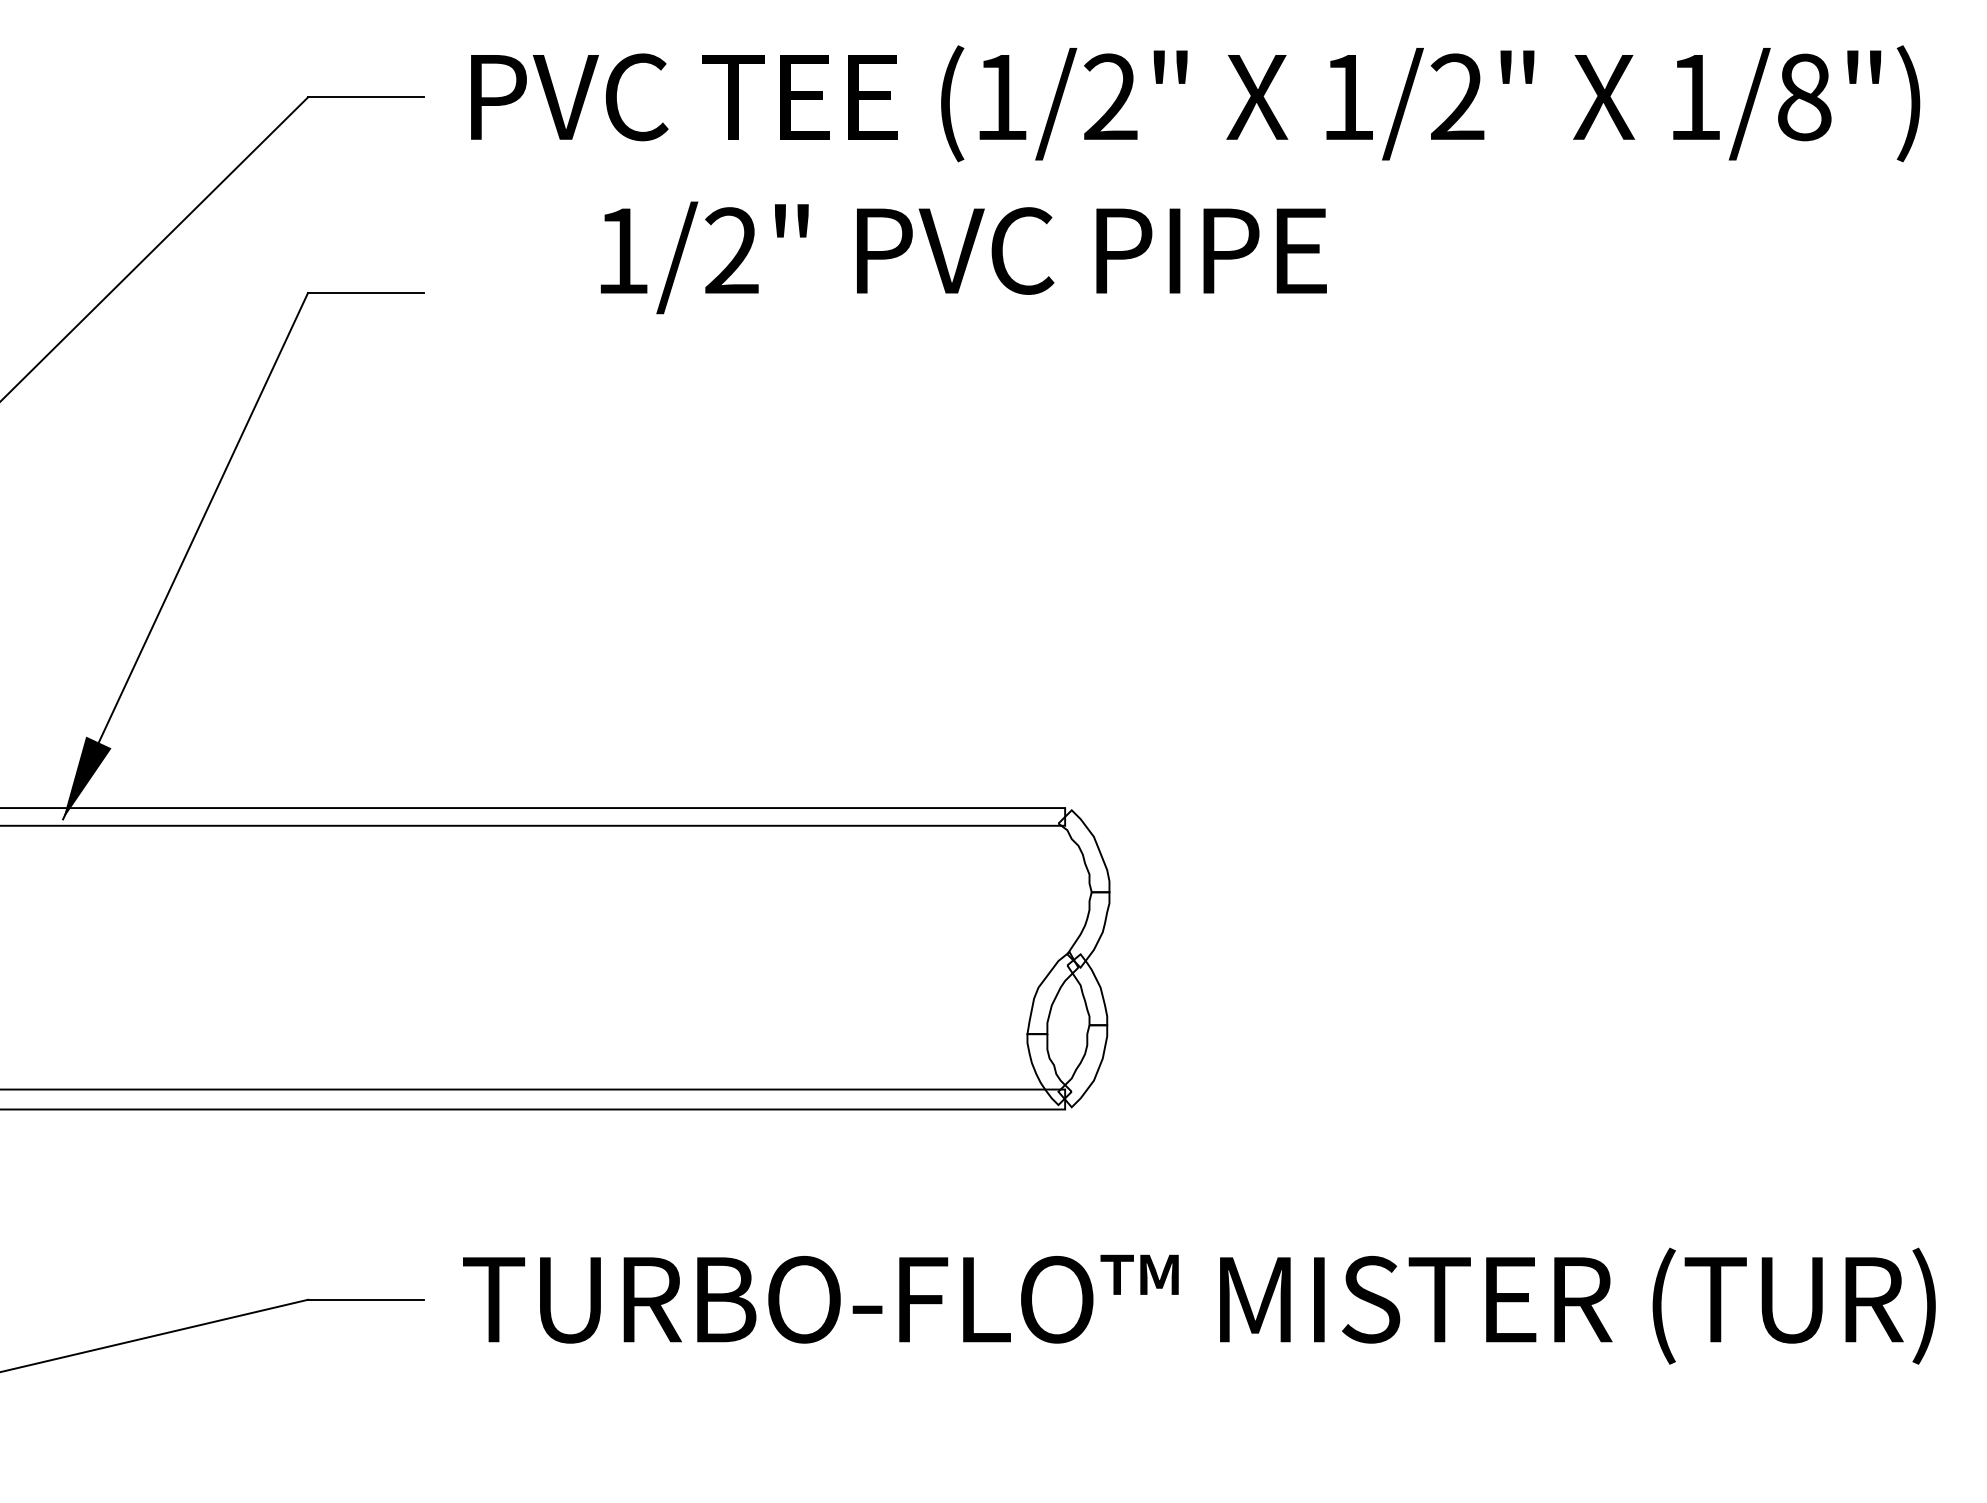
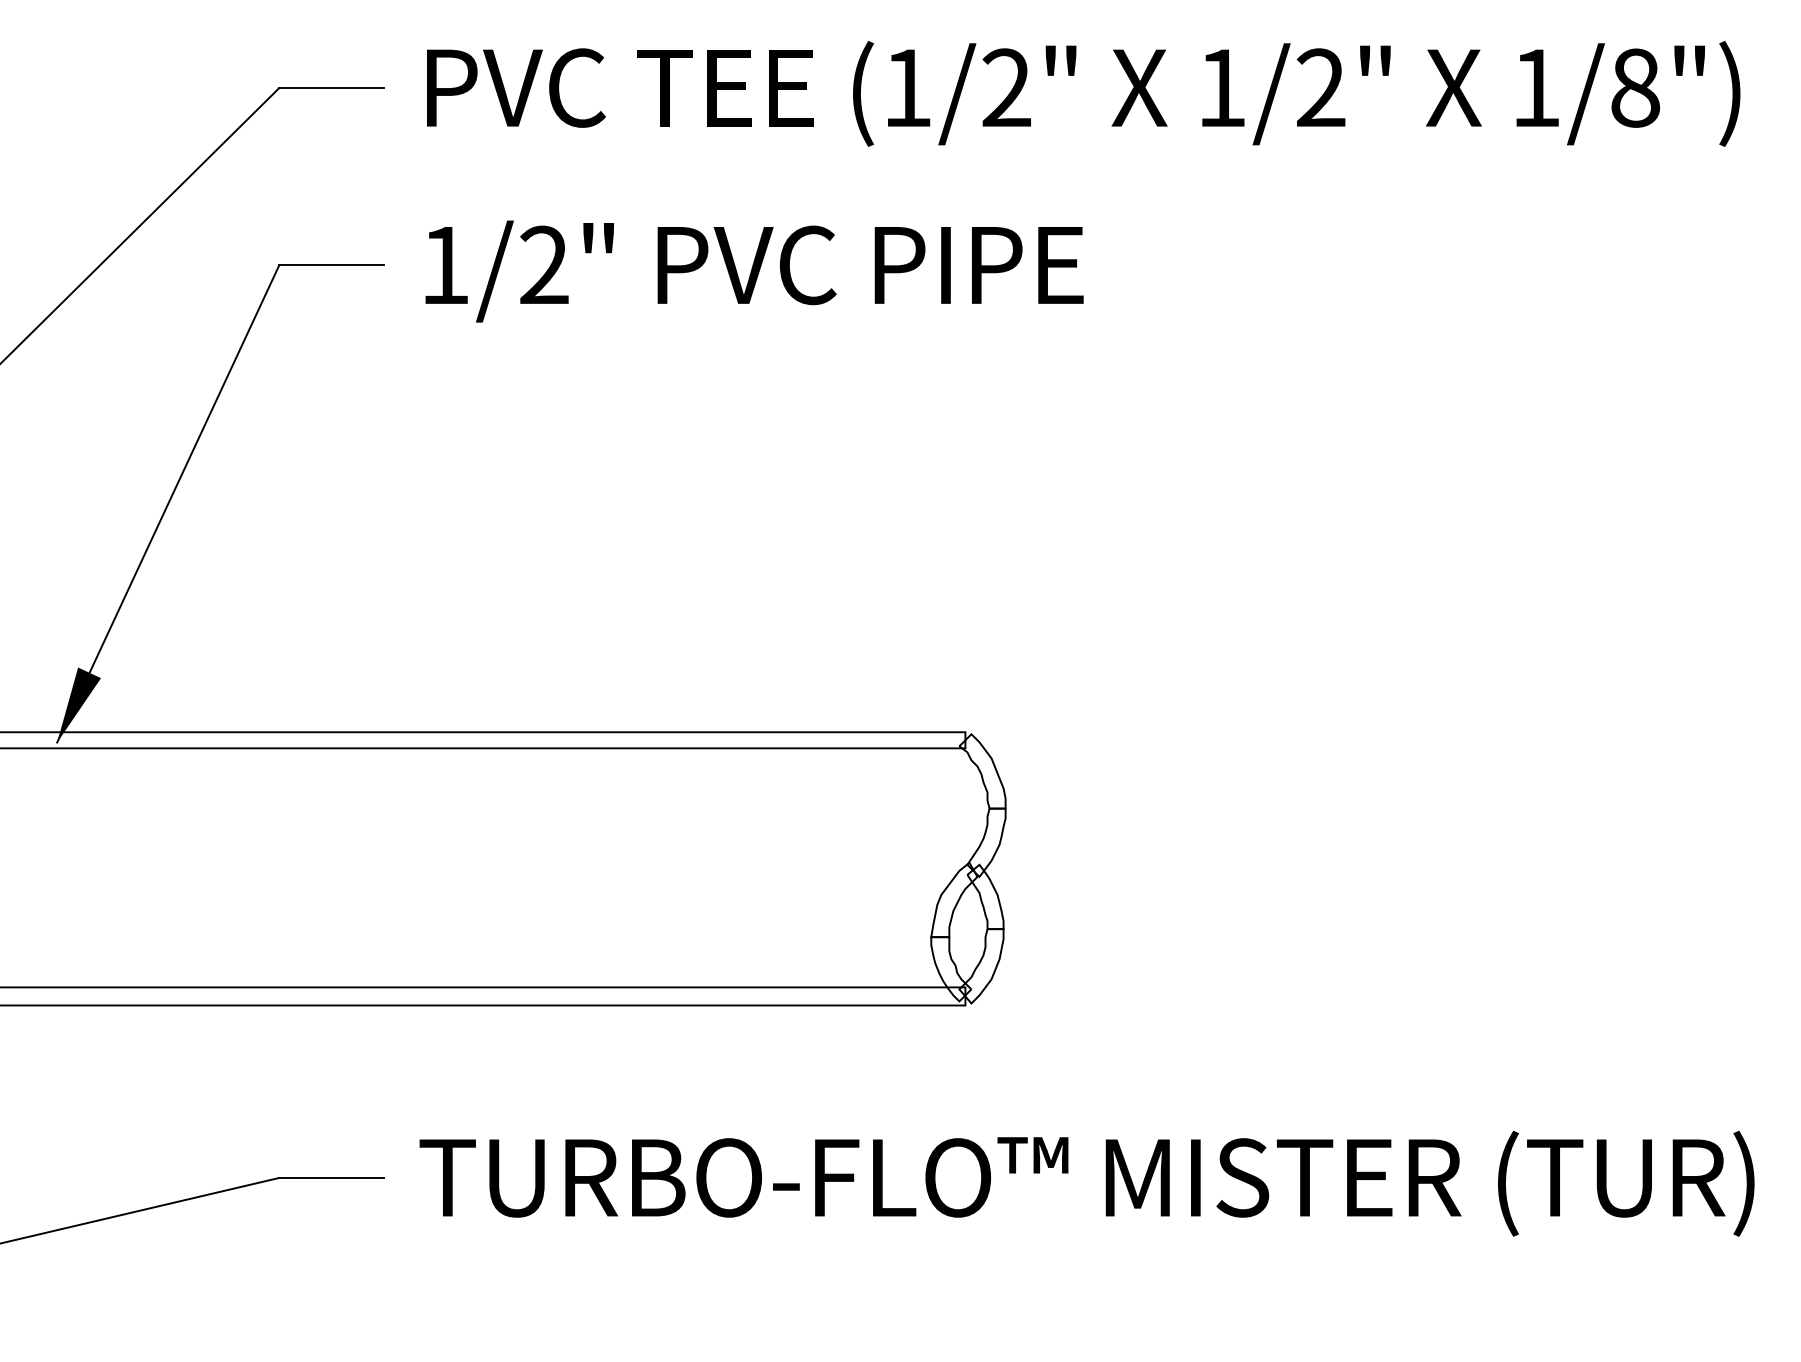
text: (963, 257) -> (754, 271), moved

